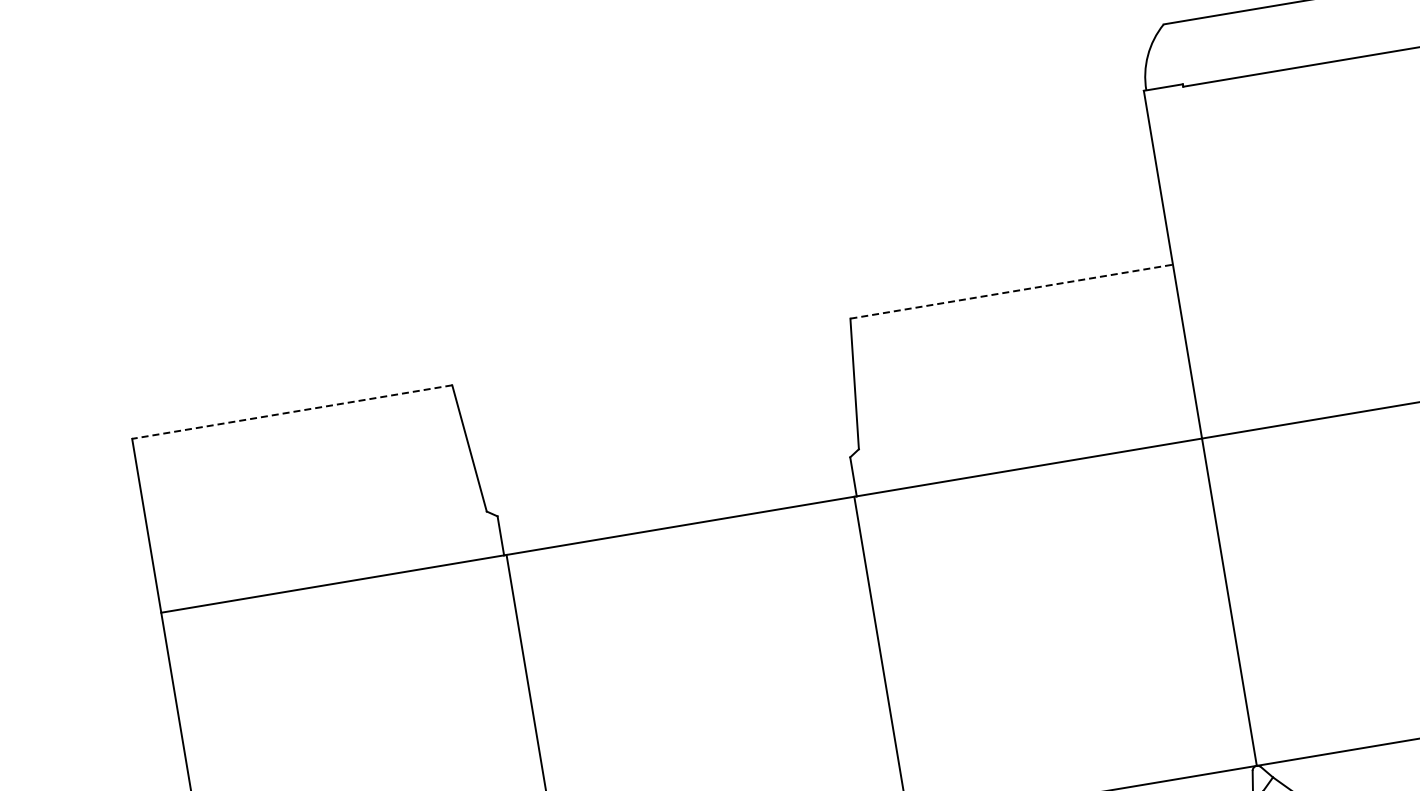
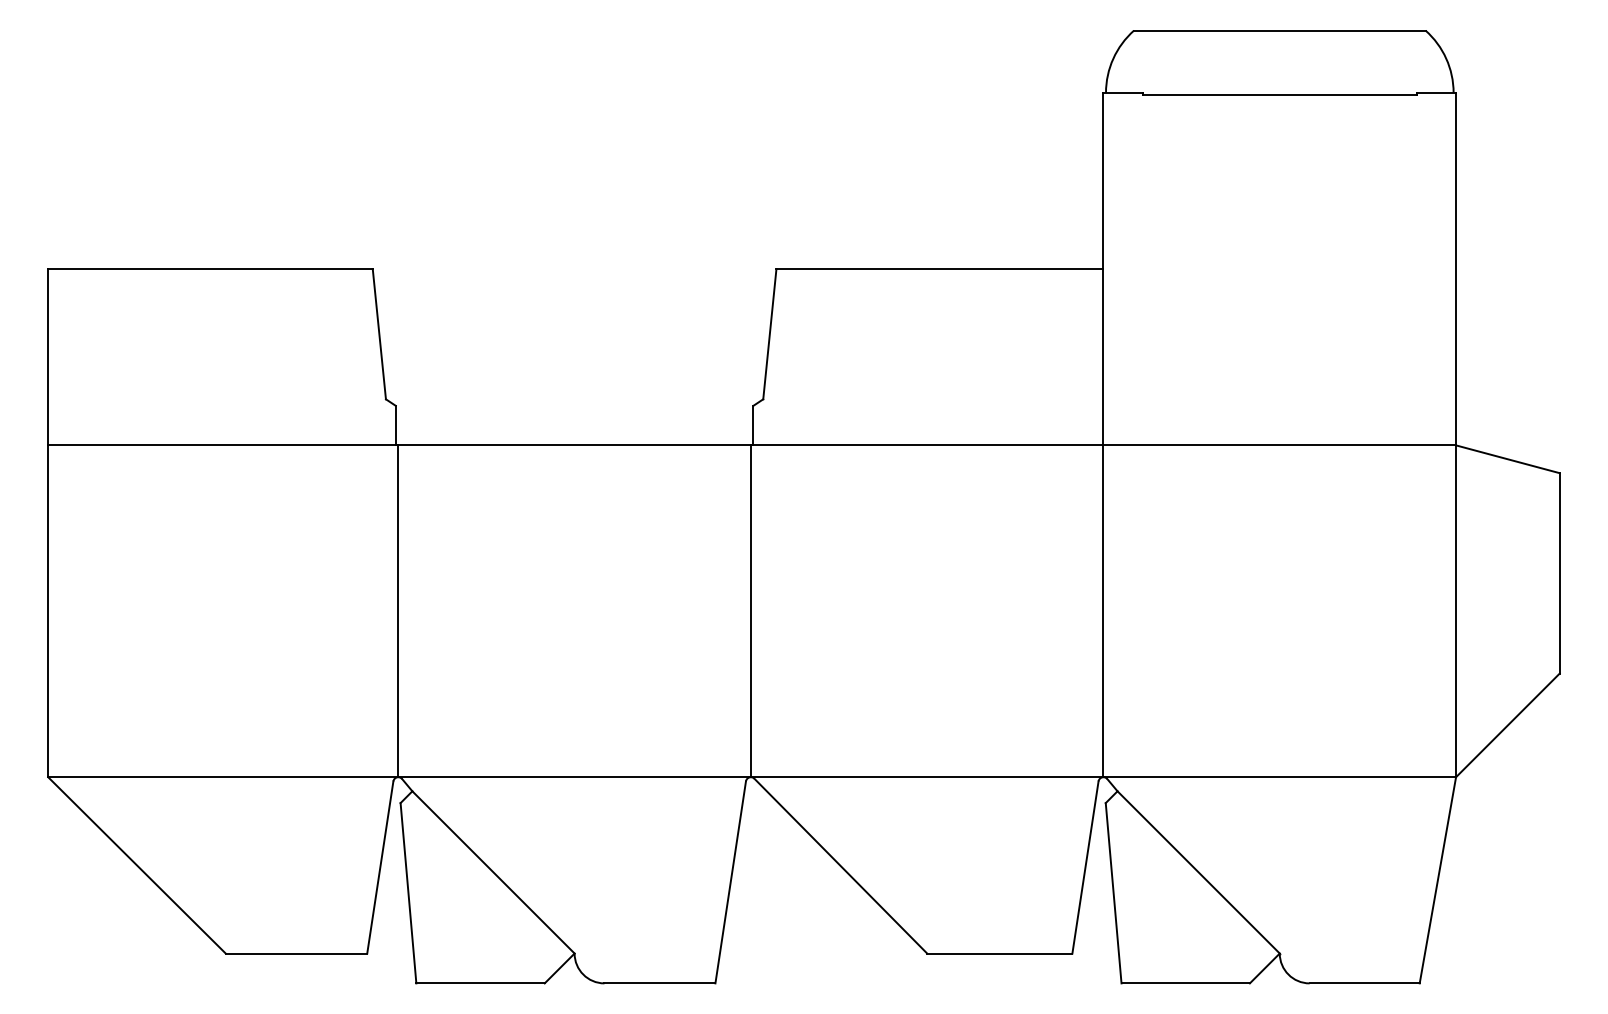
line: (1011, 292) -> (939, 269), dashed -> solid
line: (292, 412) -> (210, 269), dashed -> solid

